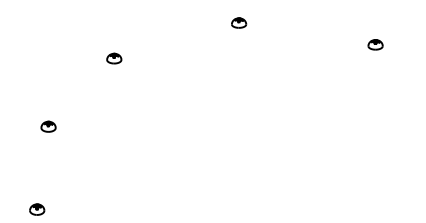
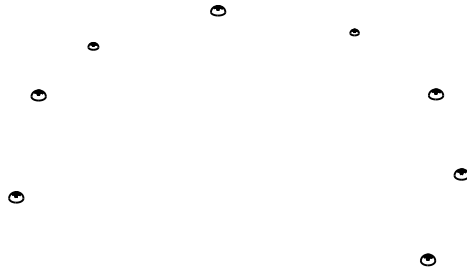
part: (375, 44) -> (354, 32), size x0.6
part: (114, 58) -> (93, 46), size x0.7
part: (48, 126) -> (38, 95), moved

